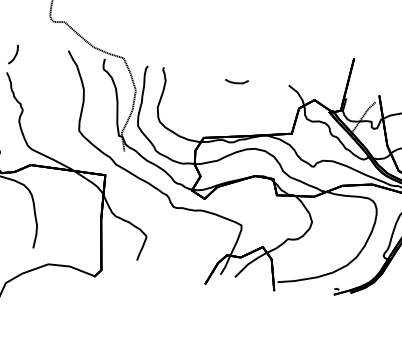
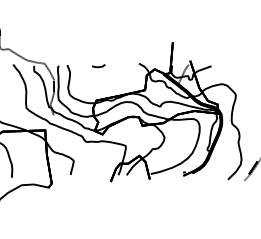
line: (236, 81) -> (98, 66), moved

